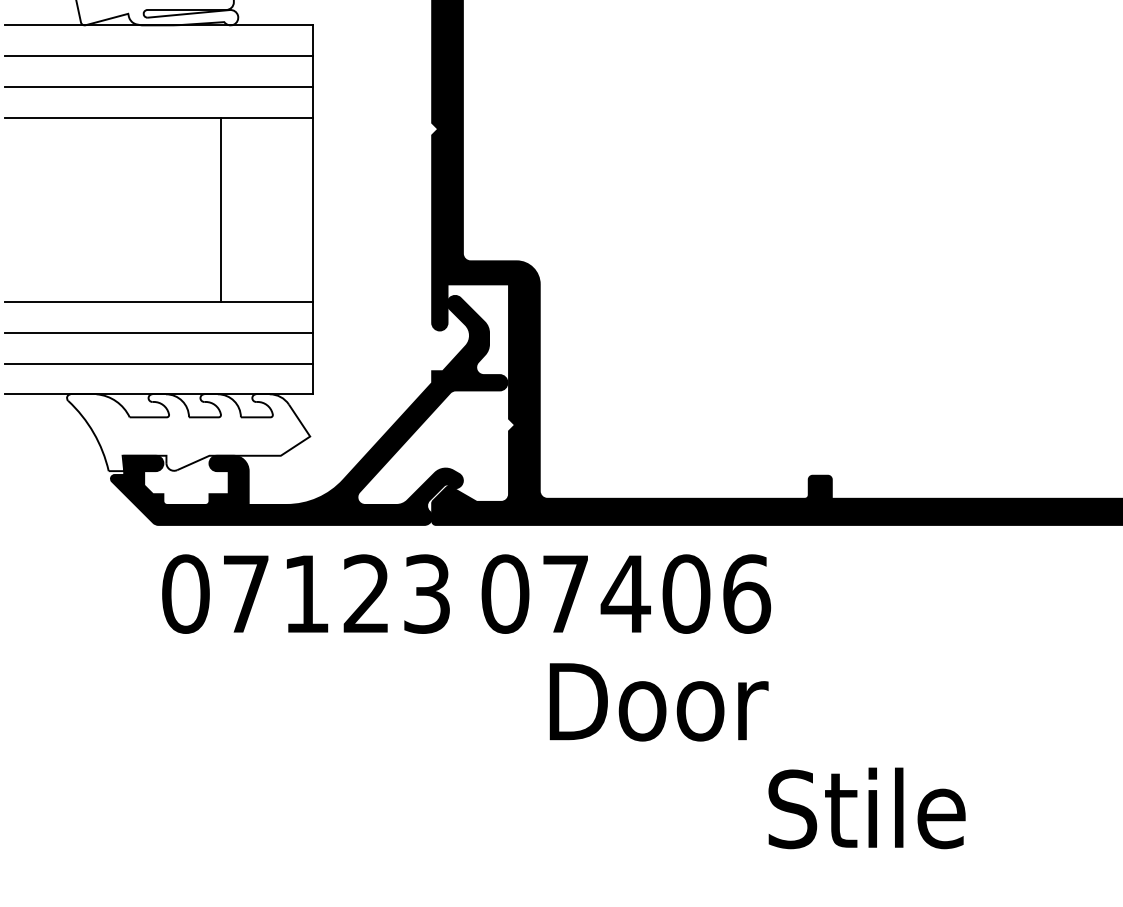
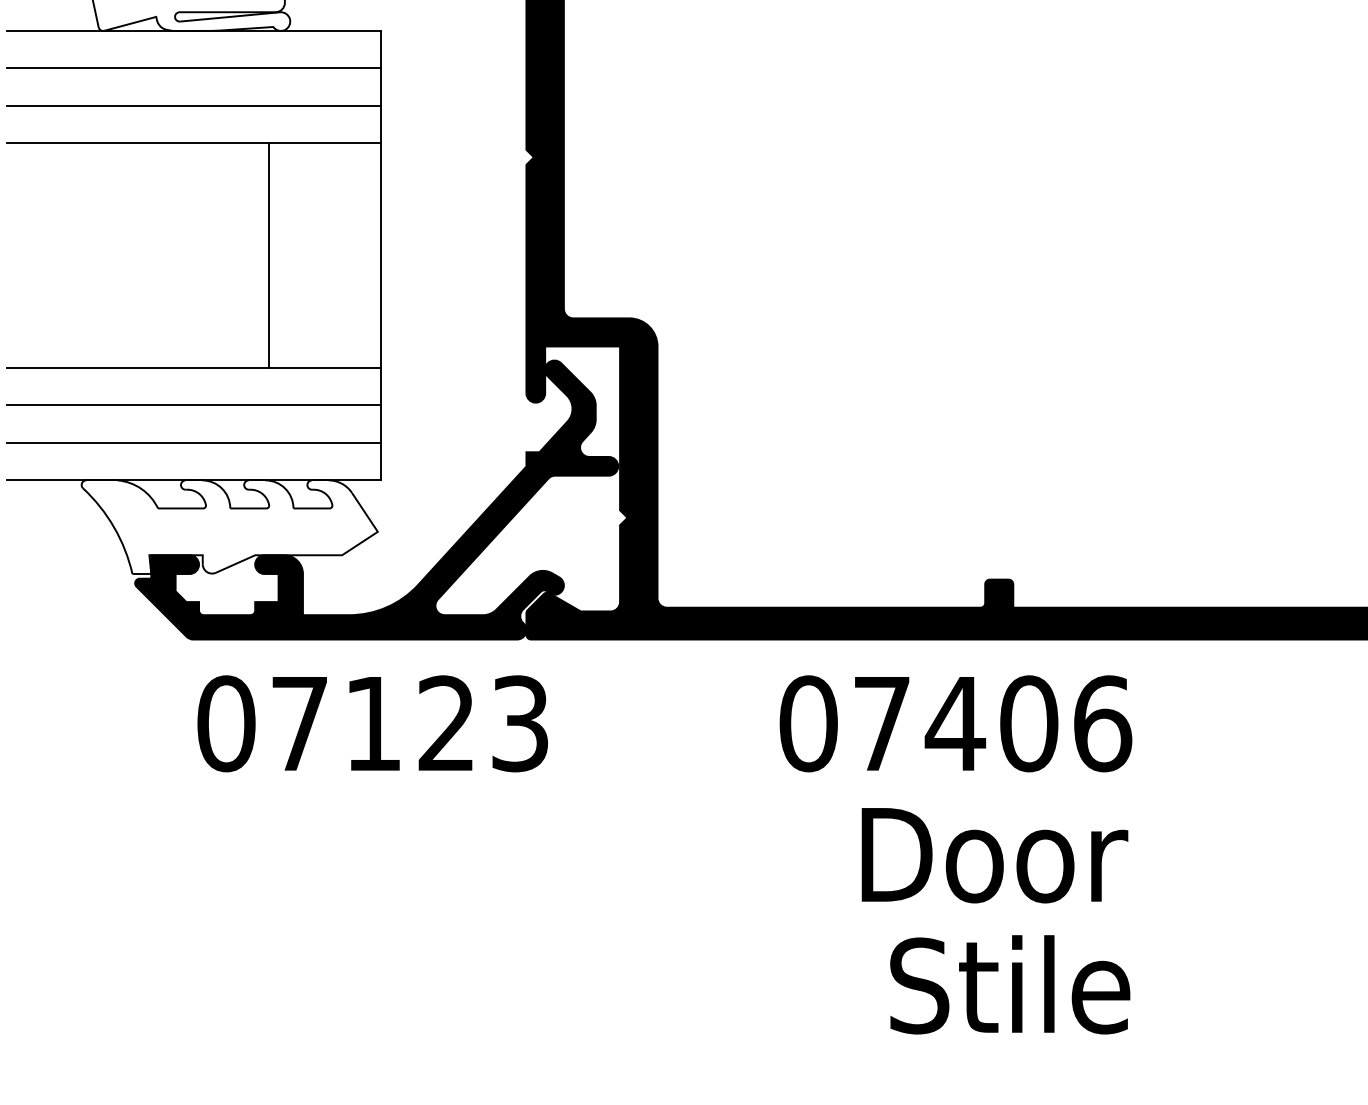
text: (625, 593) -> (955, 723), moved
text: (658, 702) -> (994, 855), moved
text: (867, 808) -> (1010, 984), moved

